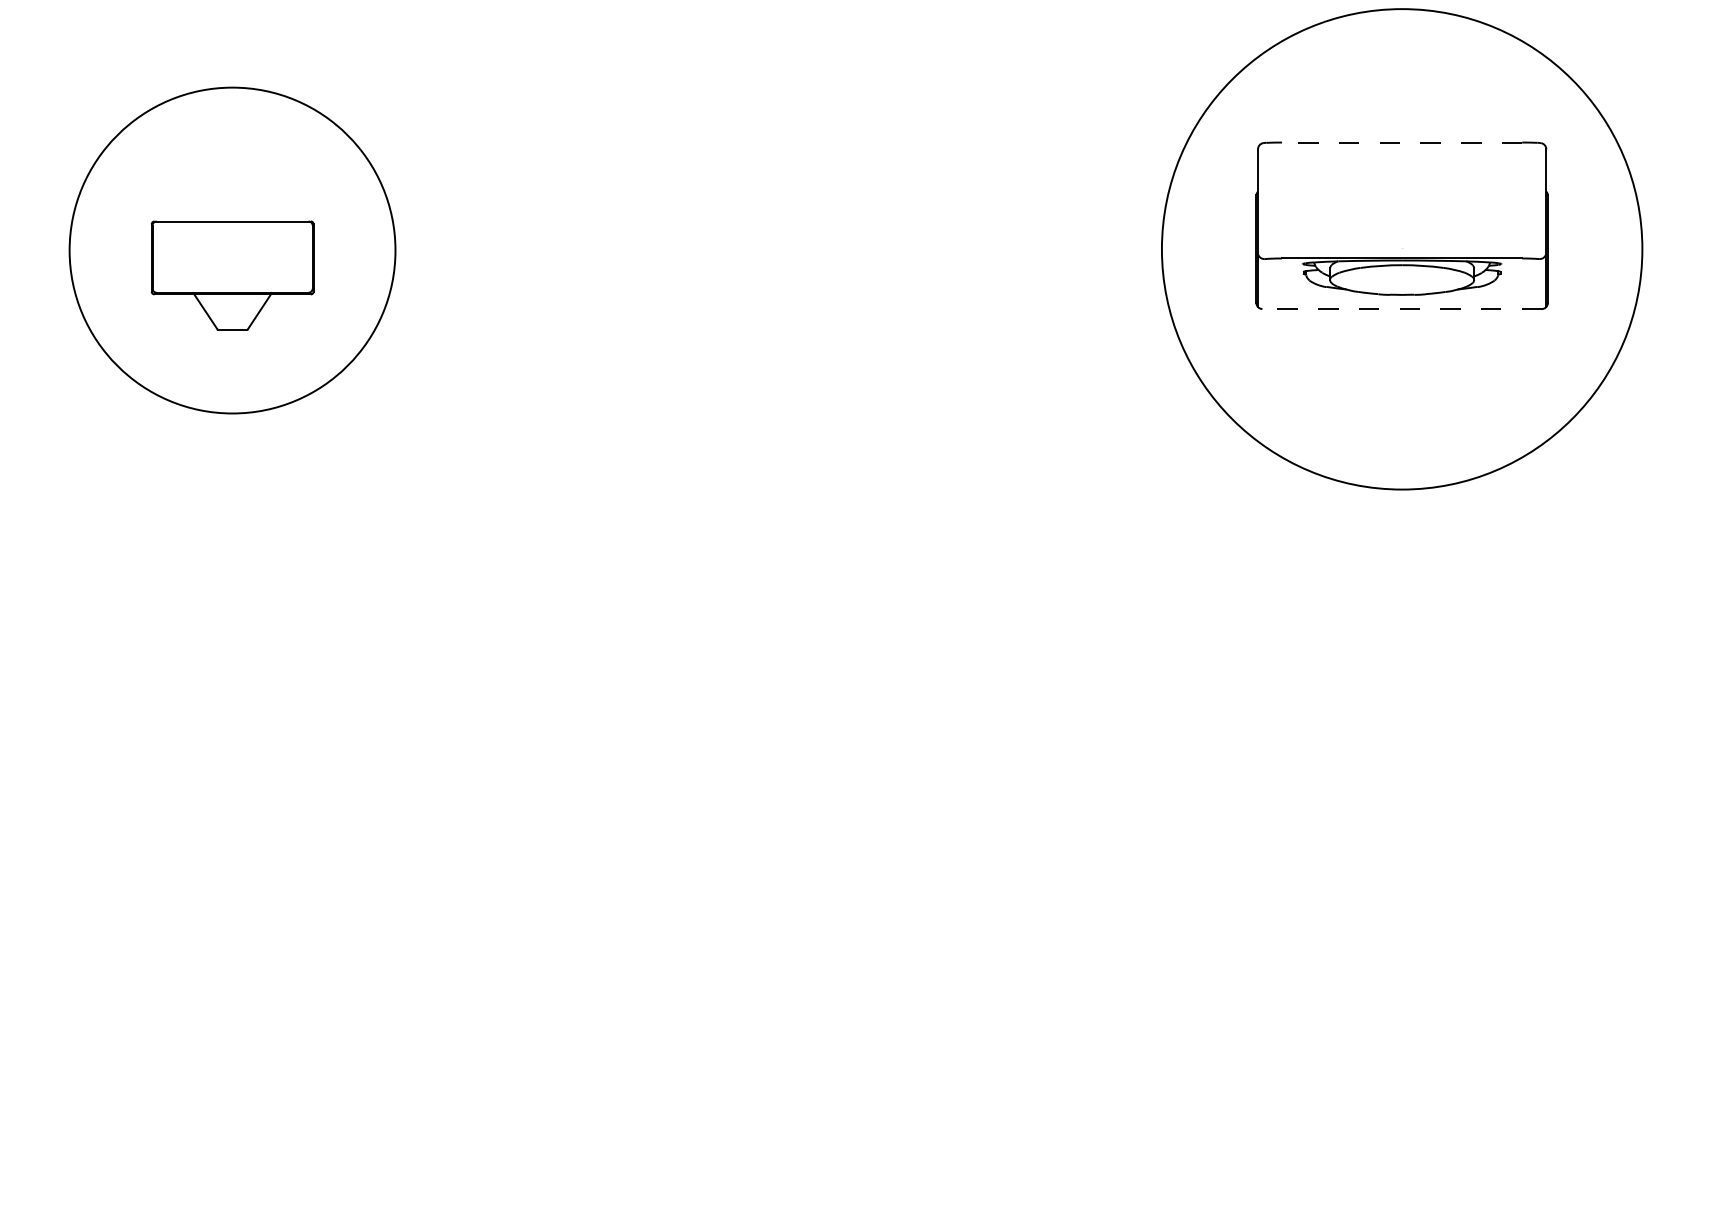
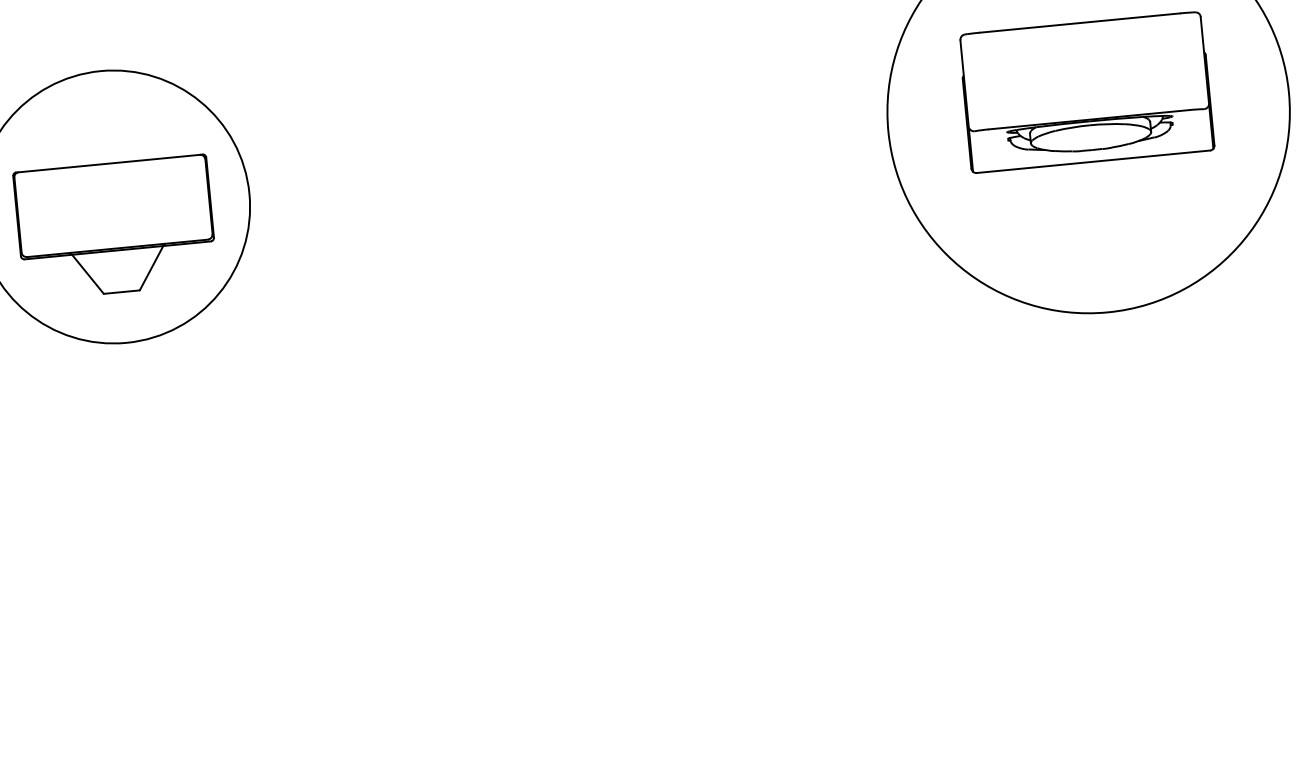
line: (1401, 142) -> (1079, 23), dashed -> solid
part: (232, 275) -> (115, 227), size x1.43
line: (1402, 308) -> (1093, 161), dashed -> solid

